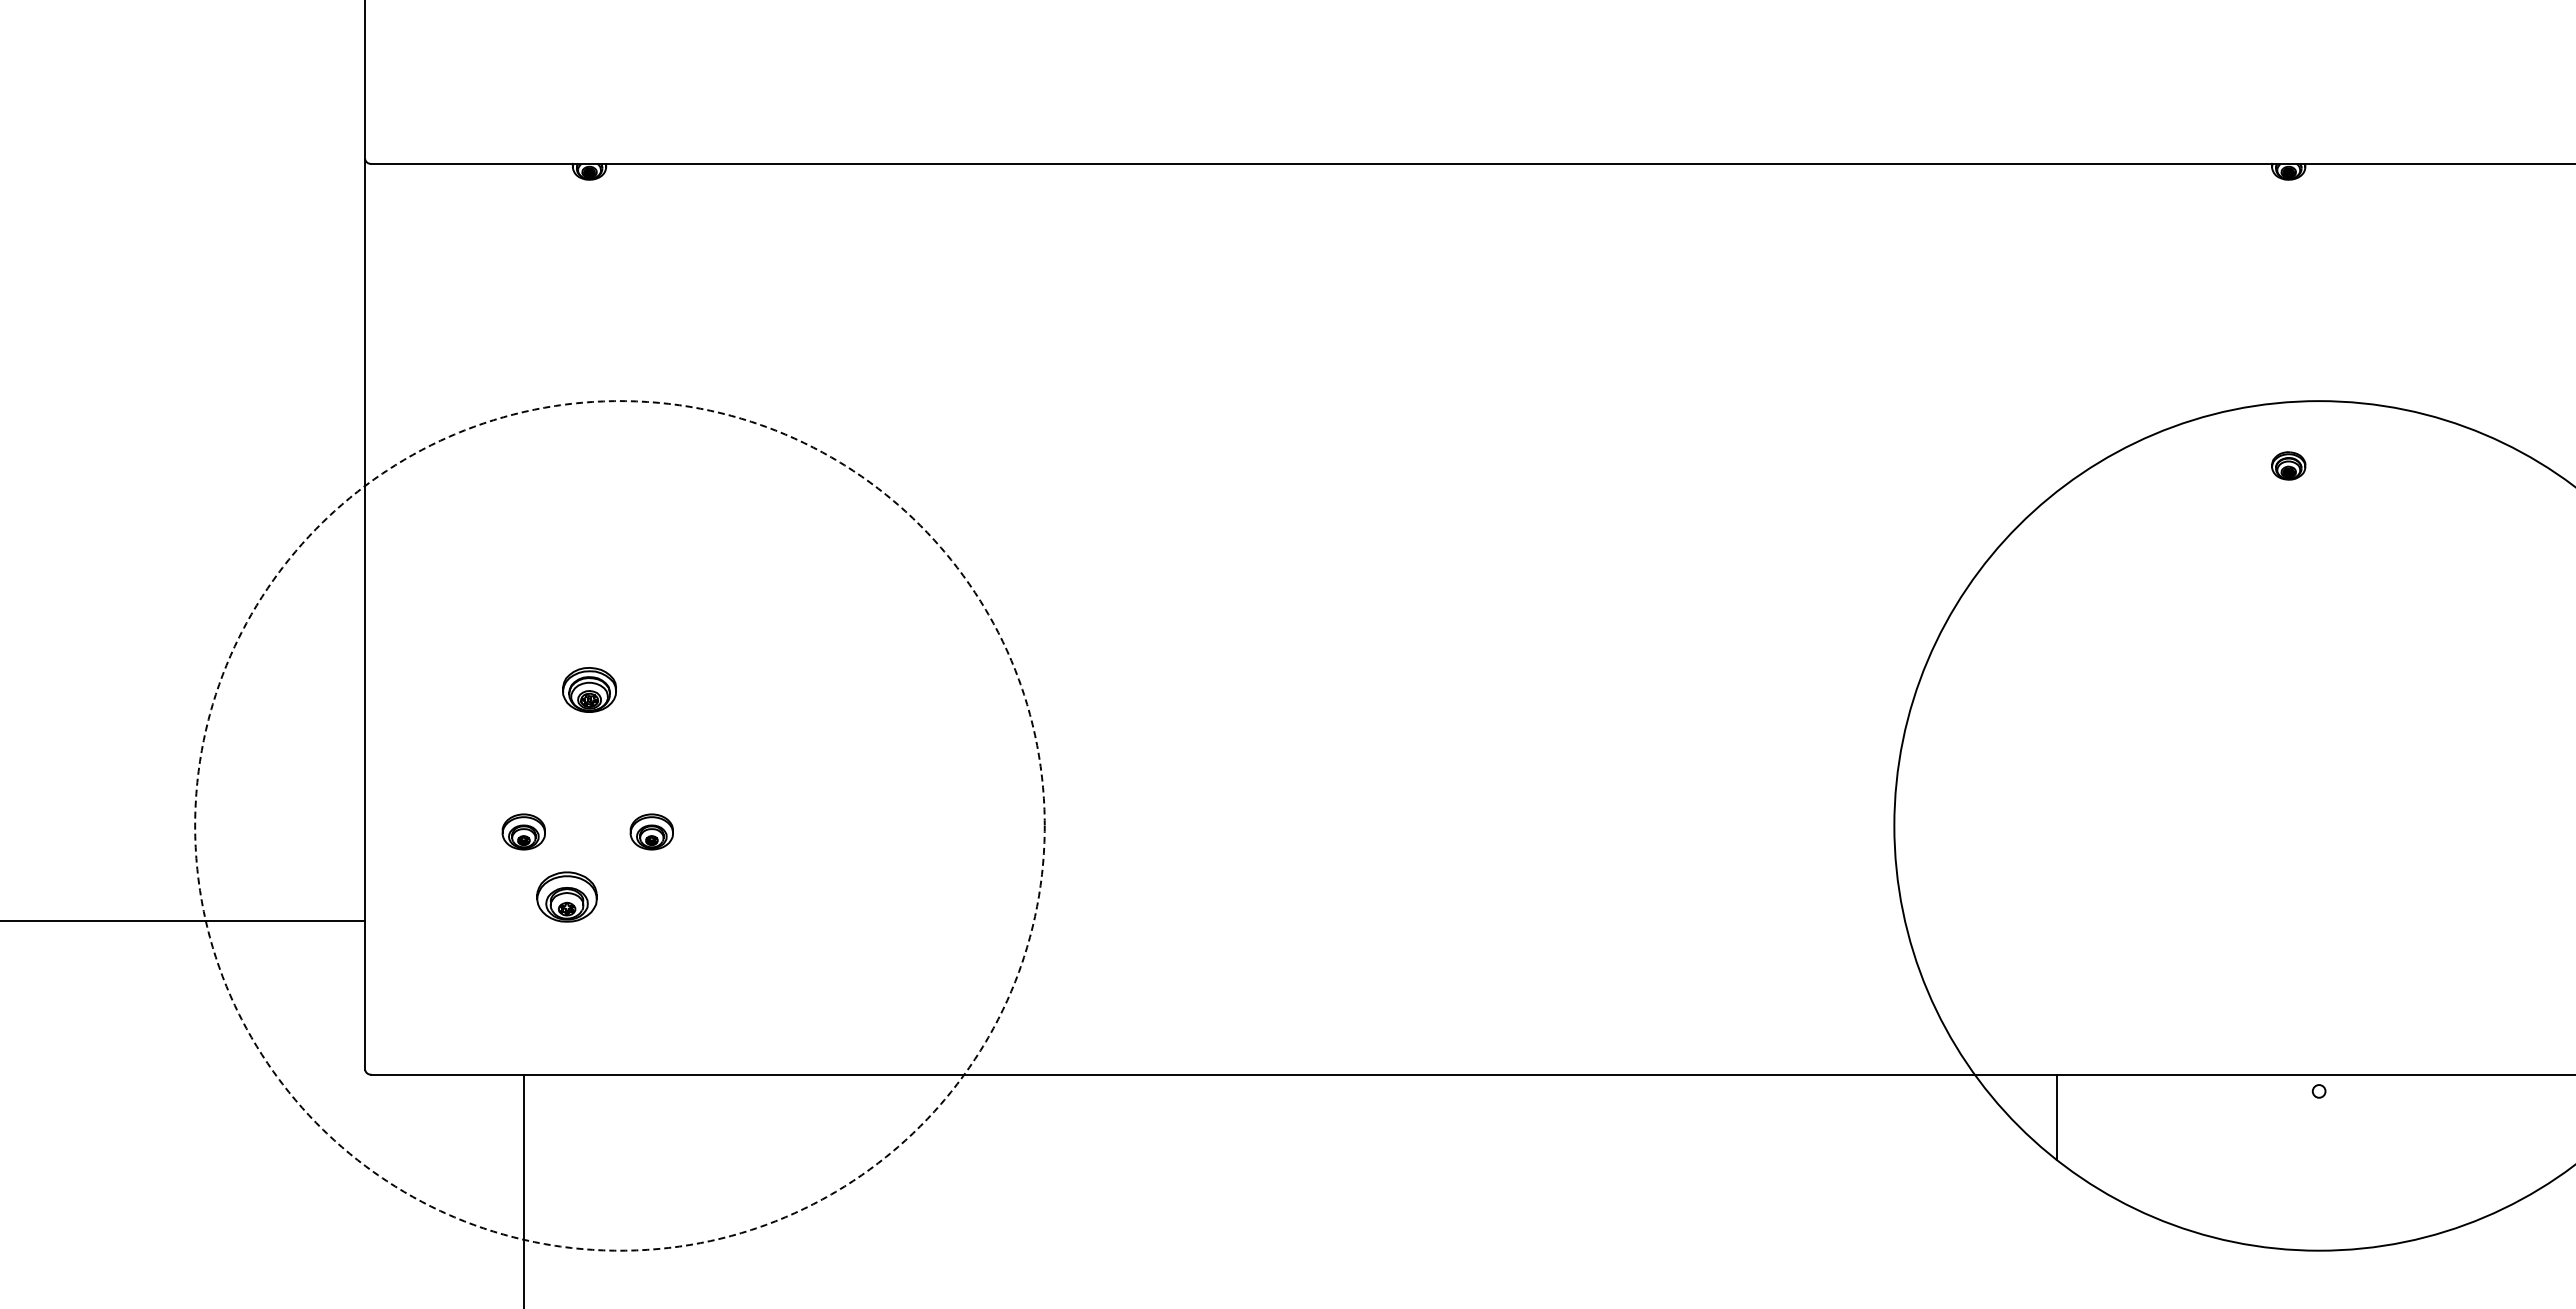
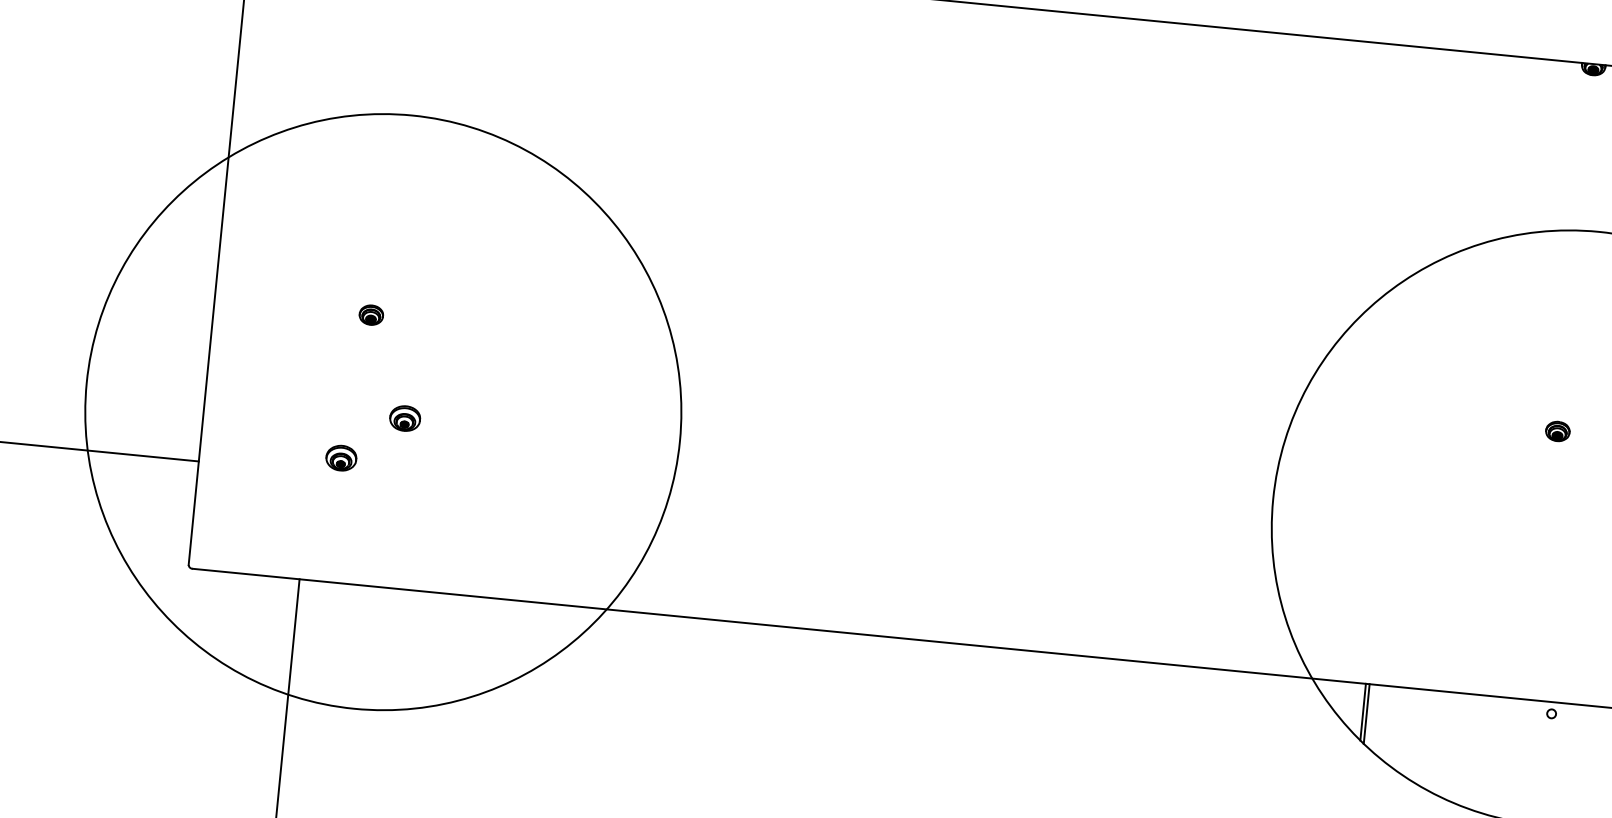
part: (2288, 465) -> (1557, 431), moved
part: (589, 689) -> (371, 314), size x0.62
circle: (619, 825) -> (383, 411), dashed -> solid
part: (523, 831) -> (315, 409), removed
part: (566, 896) -> (341, 457), size x0.71
line: (2051, 1114) -> (1363, 711), added

